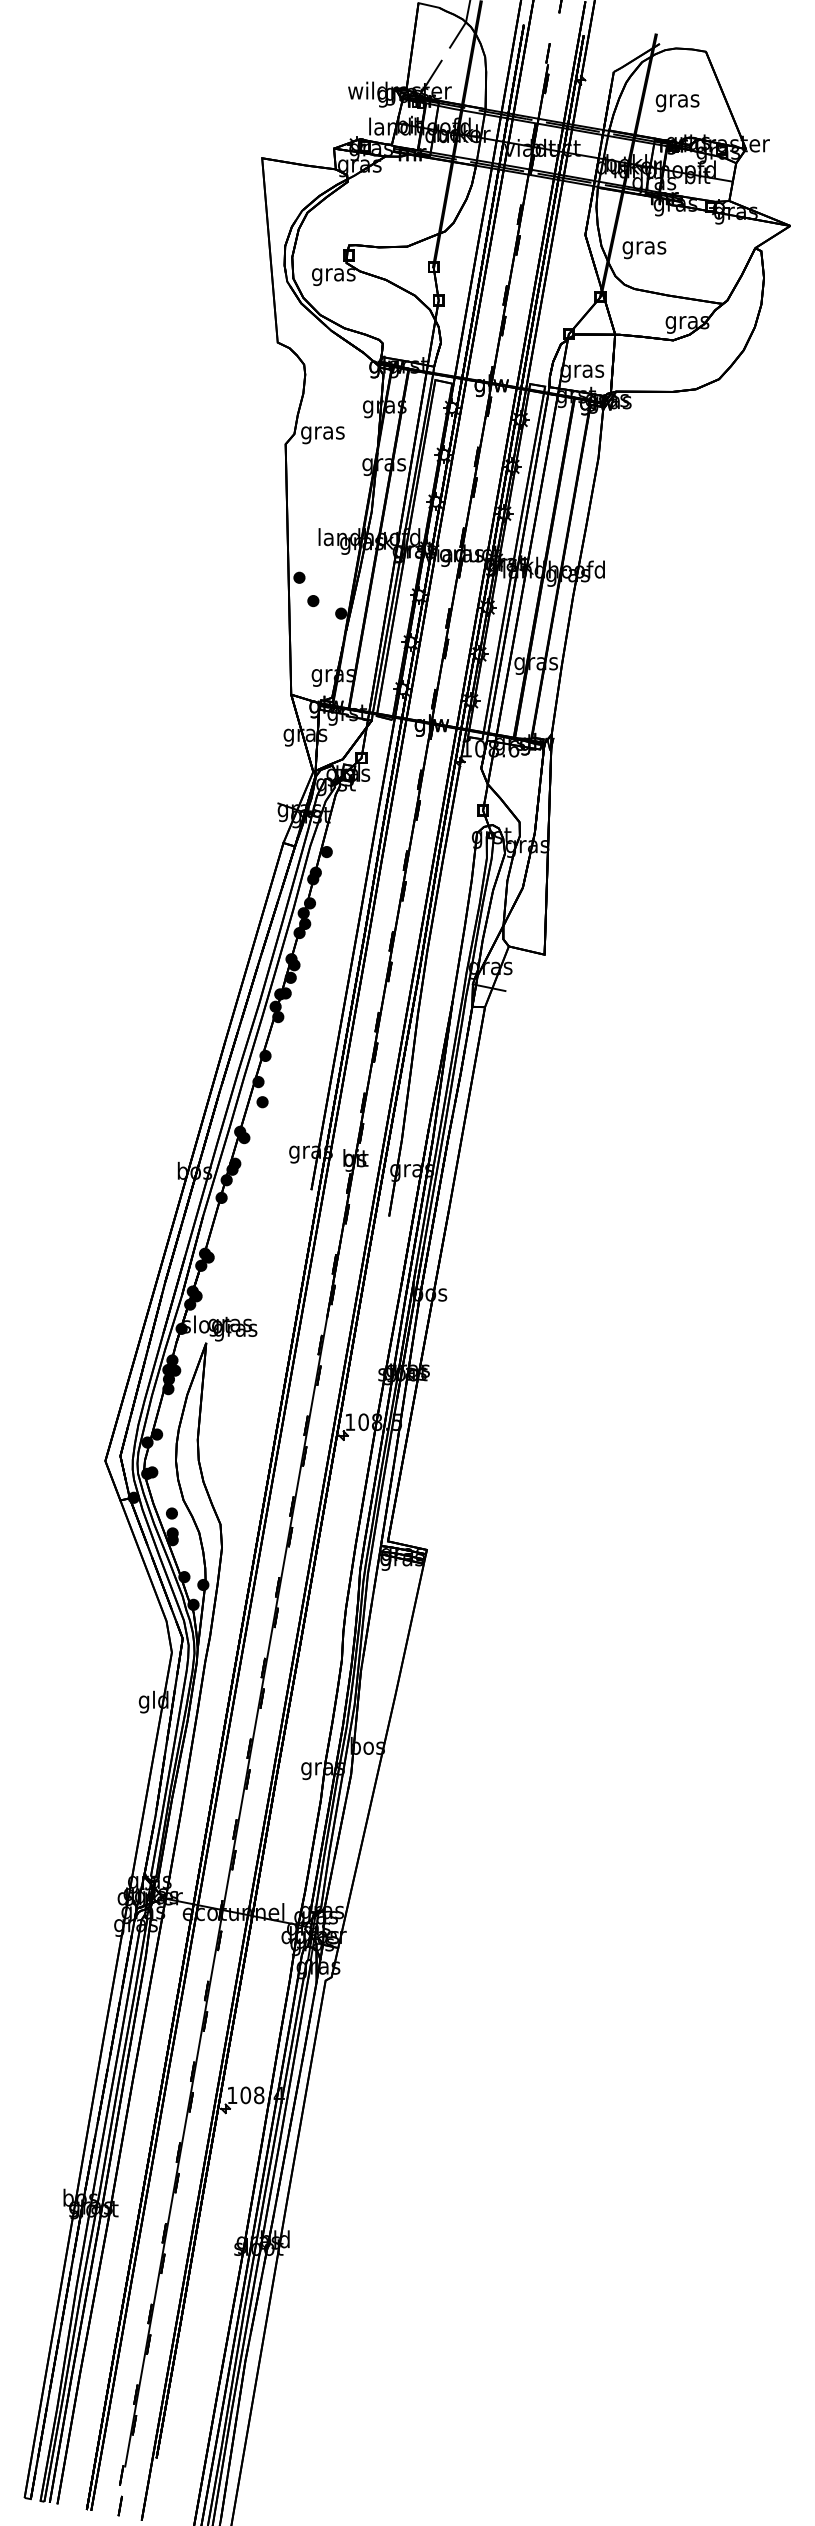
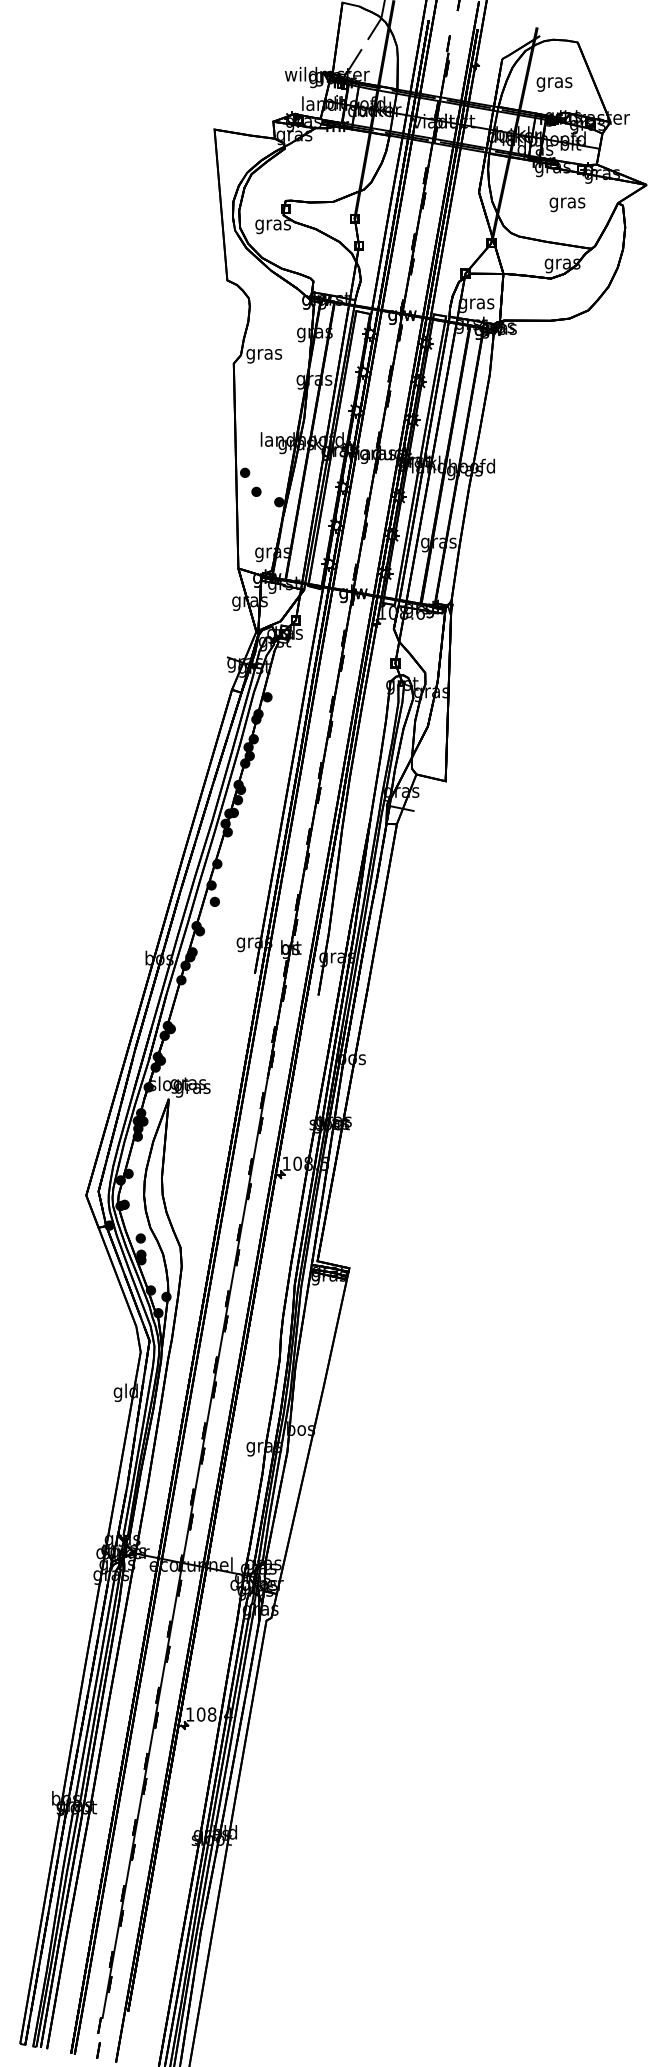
text: (644, 250) -> (567, 205), moved

